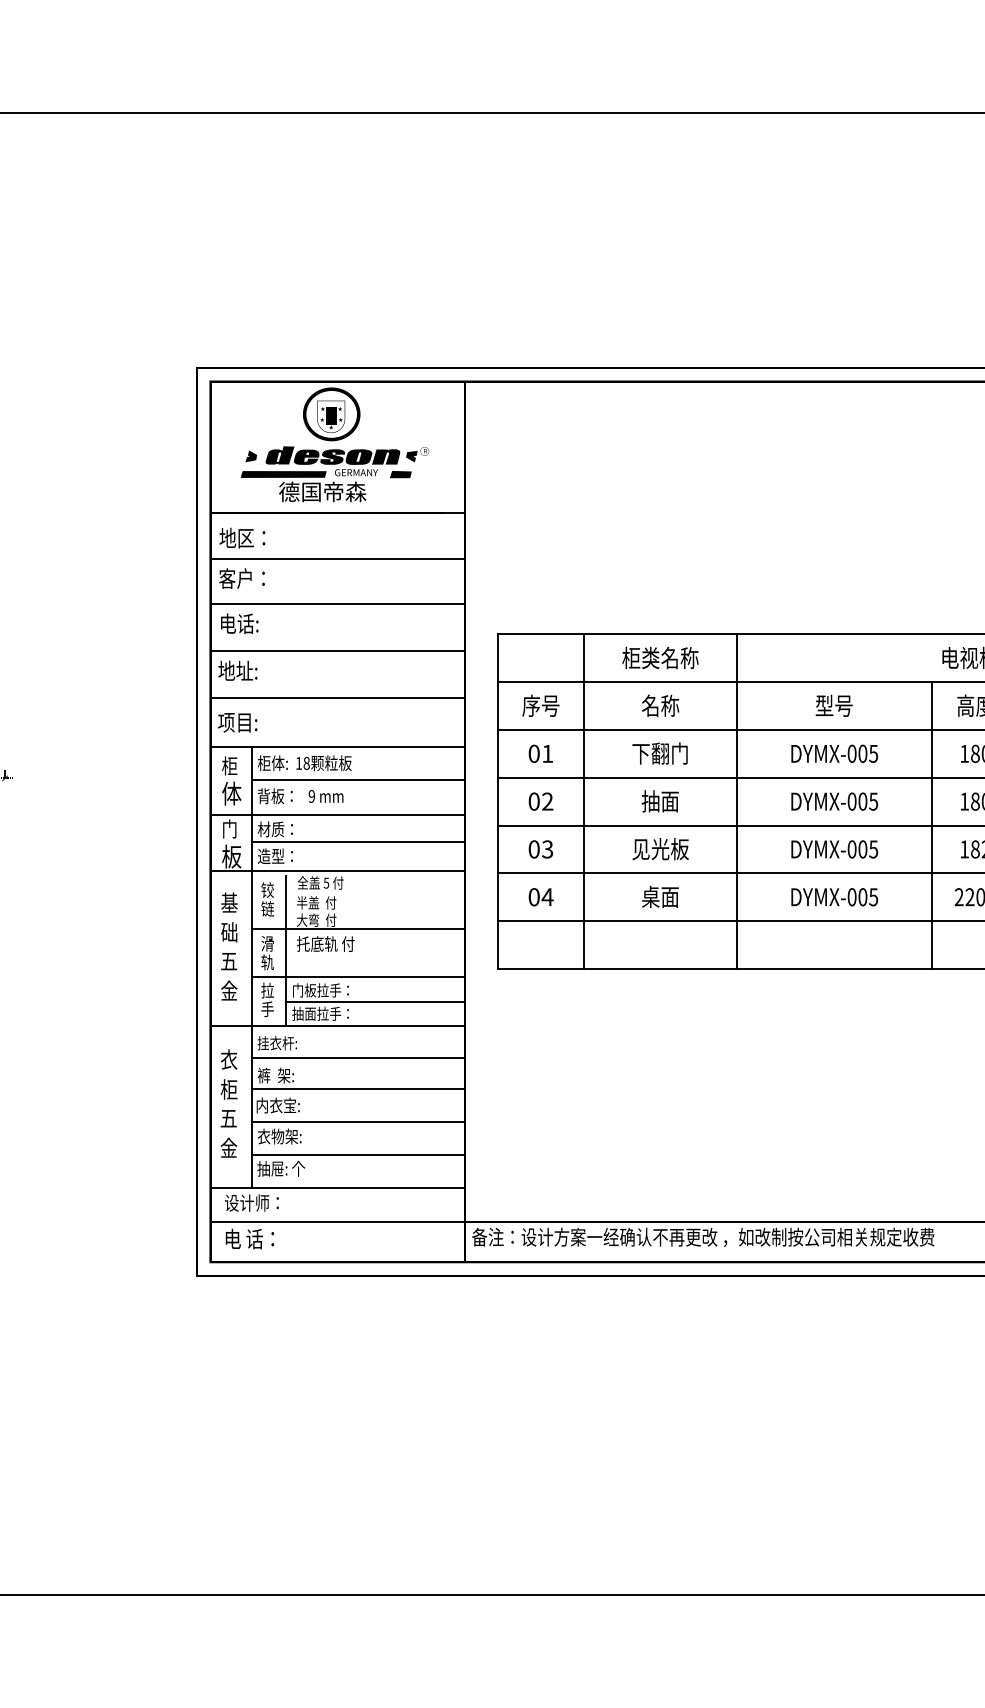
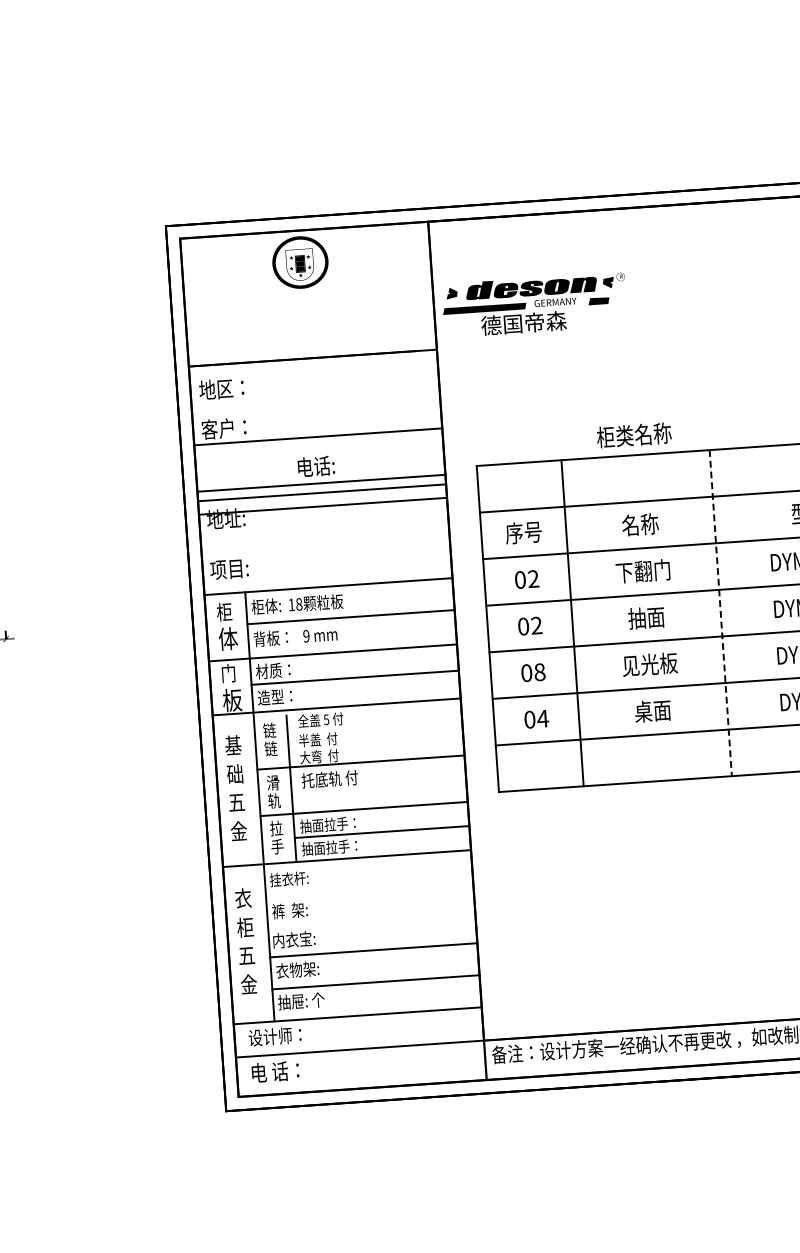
text: (334, 474) -> (534, 305), moved
line: (337, 558) -> (317, 436), moved
line: (338, 604) -> (322, 483), moved
text: (239, 623) -> (316, 466), moved
text: (660, 657) -> (634, 434), moved
line: (337, 697) -> (322, 505), moved
text: (547, 753) -> (533, 578), 01 -> 02
line: (736, 802) -> (720, 613), solid -> dashed
text: (547, 849) -> (539, 672), 03 -> 08
text: (267, 889) -> (269, 729), 铰 -> 链
text: (304, 990) -> (312, 825), 门板拉手： -> 抽面拉手：
line: (358, 1058) -> (369, 888), removed
line: (358, 1089) -> (371, 918), removed

